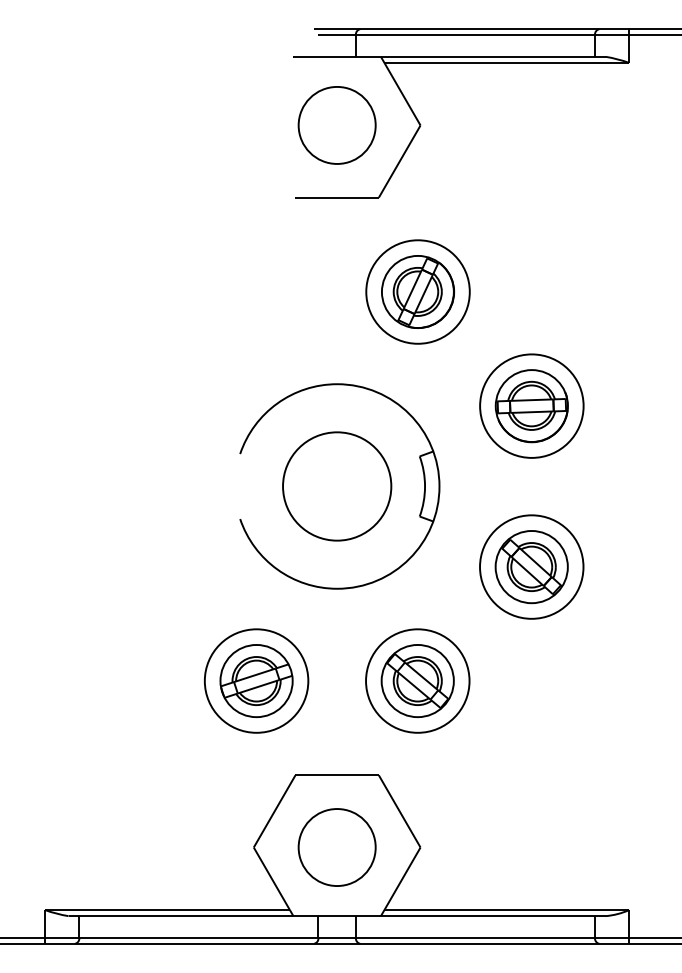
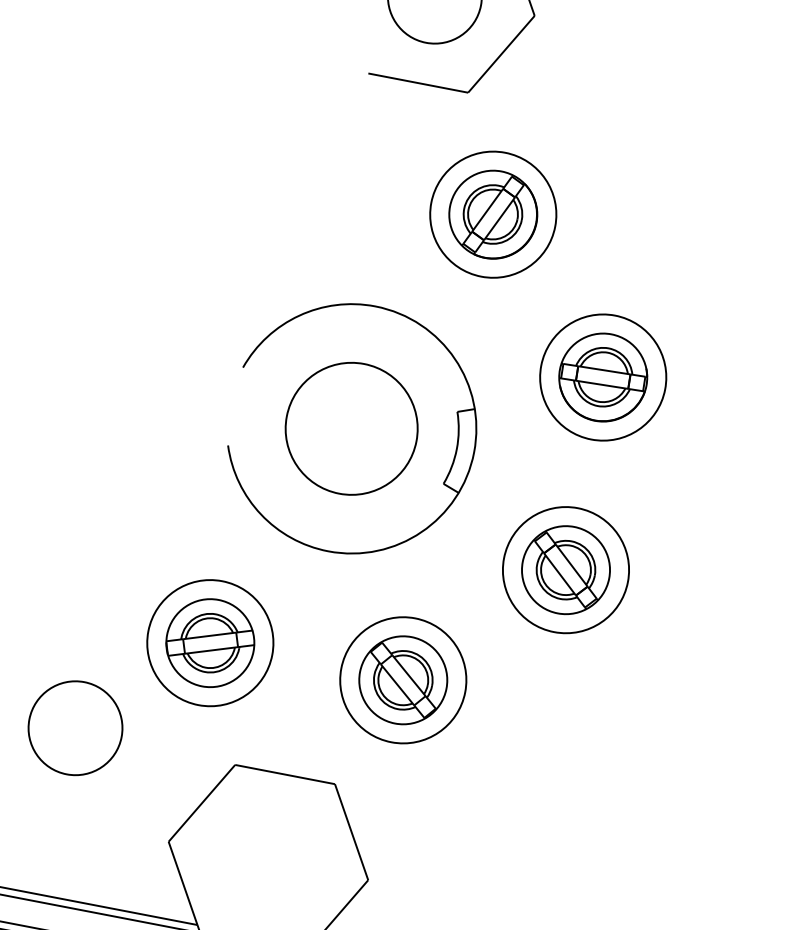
part: (336, 847) -> (74, 728), moved

